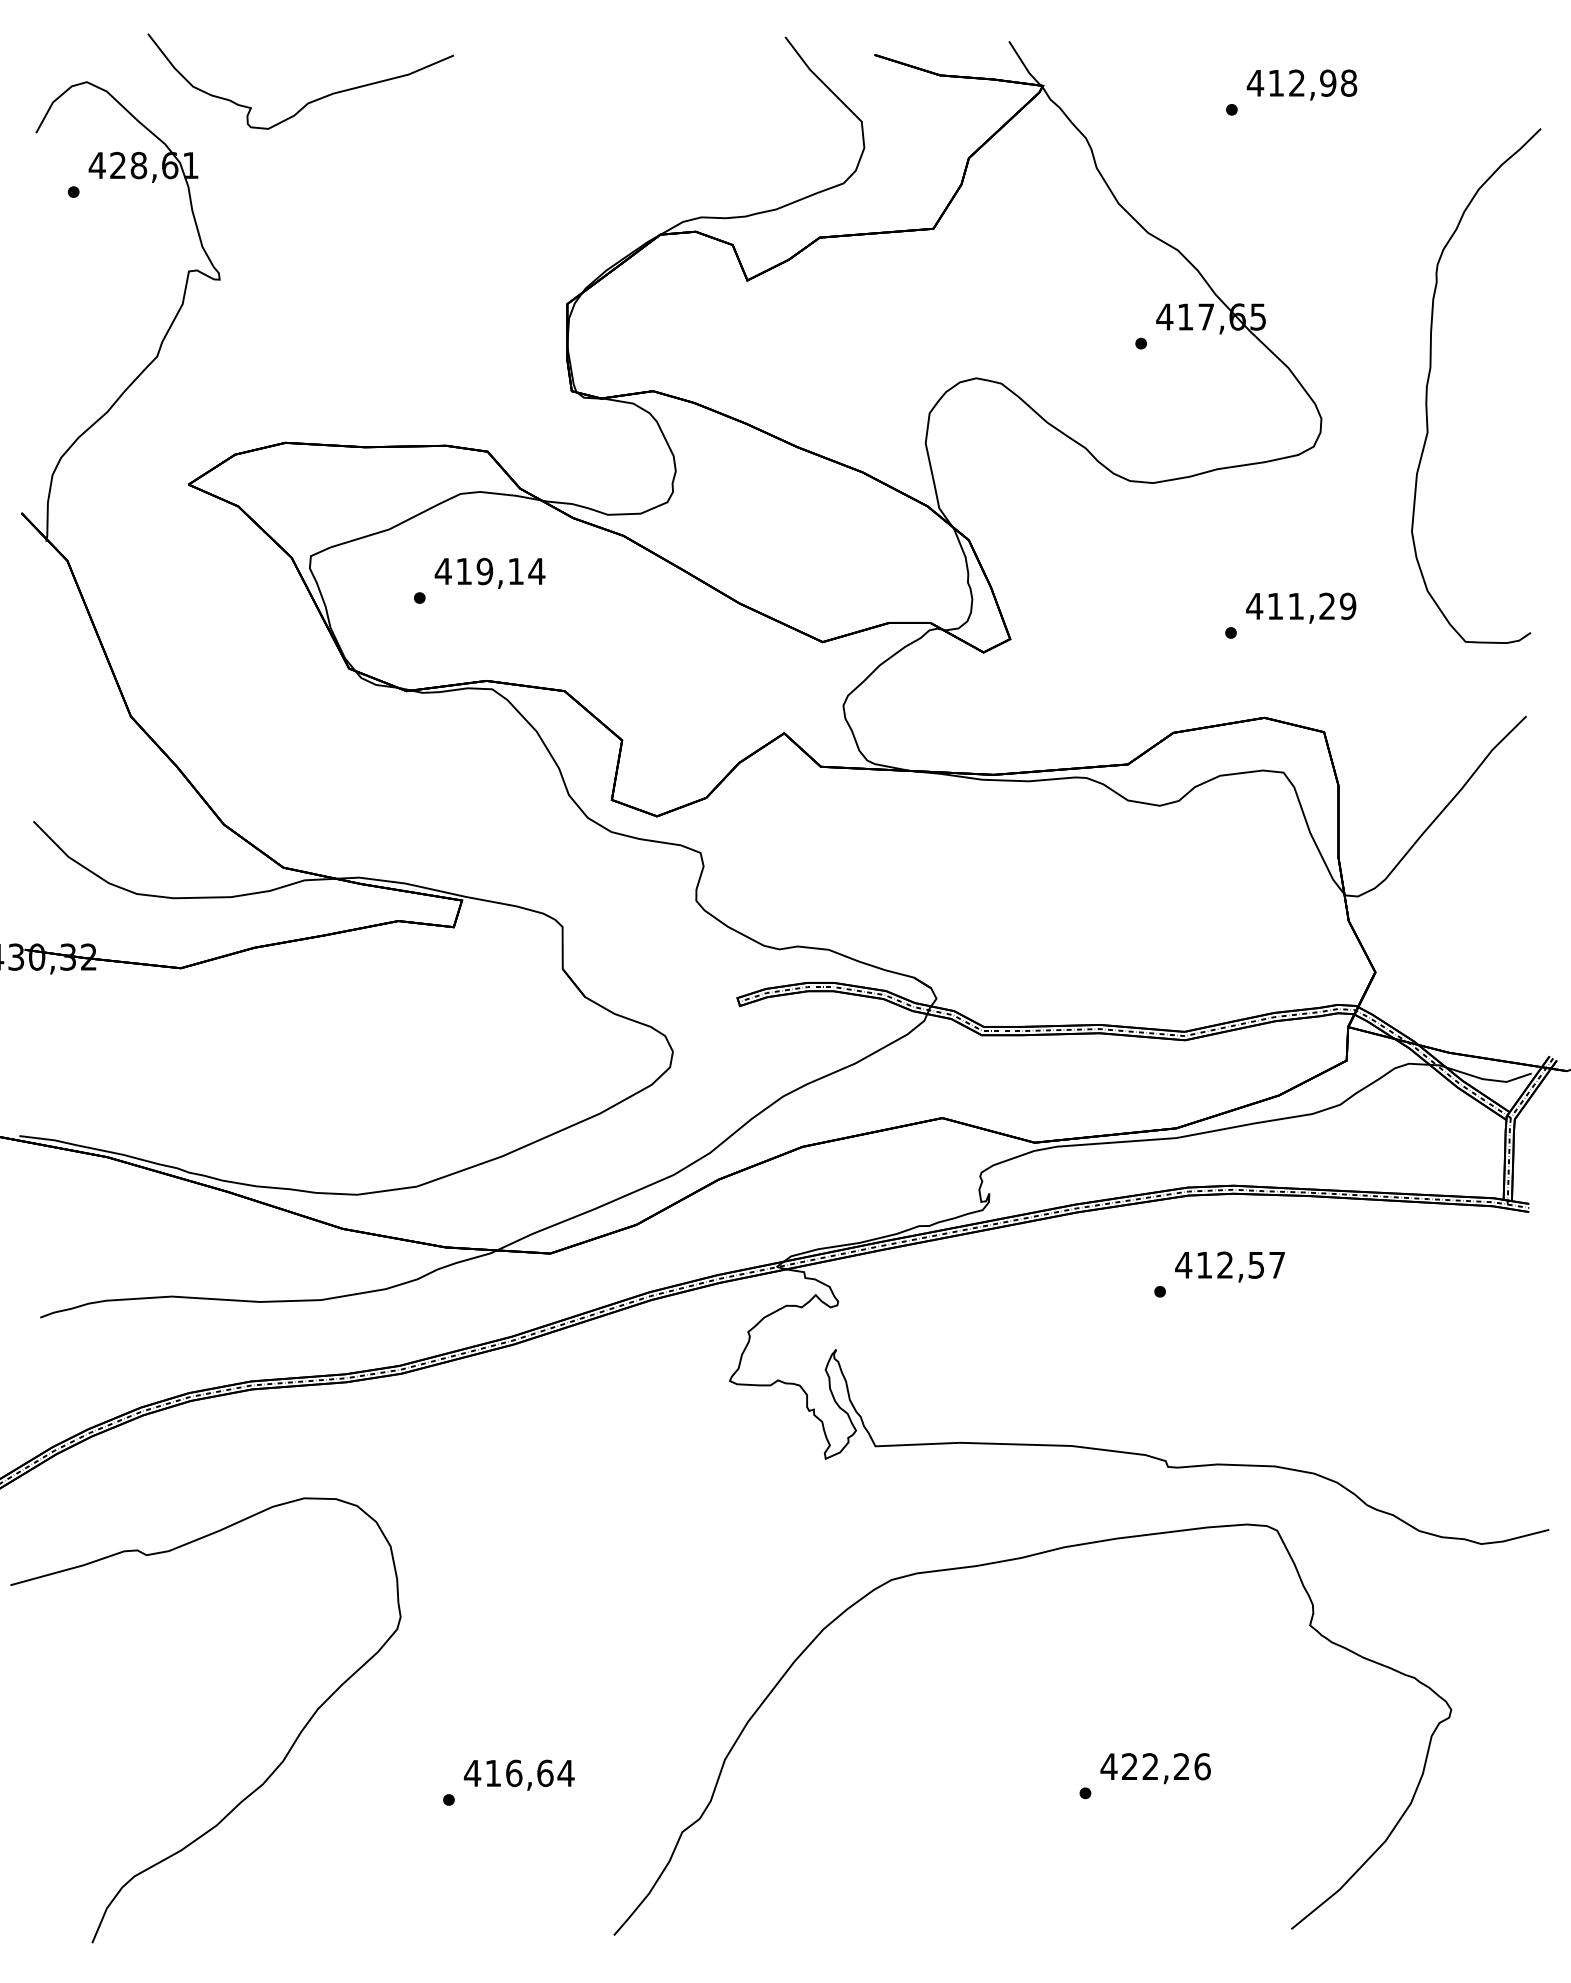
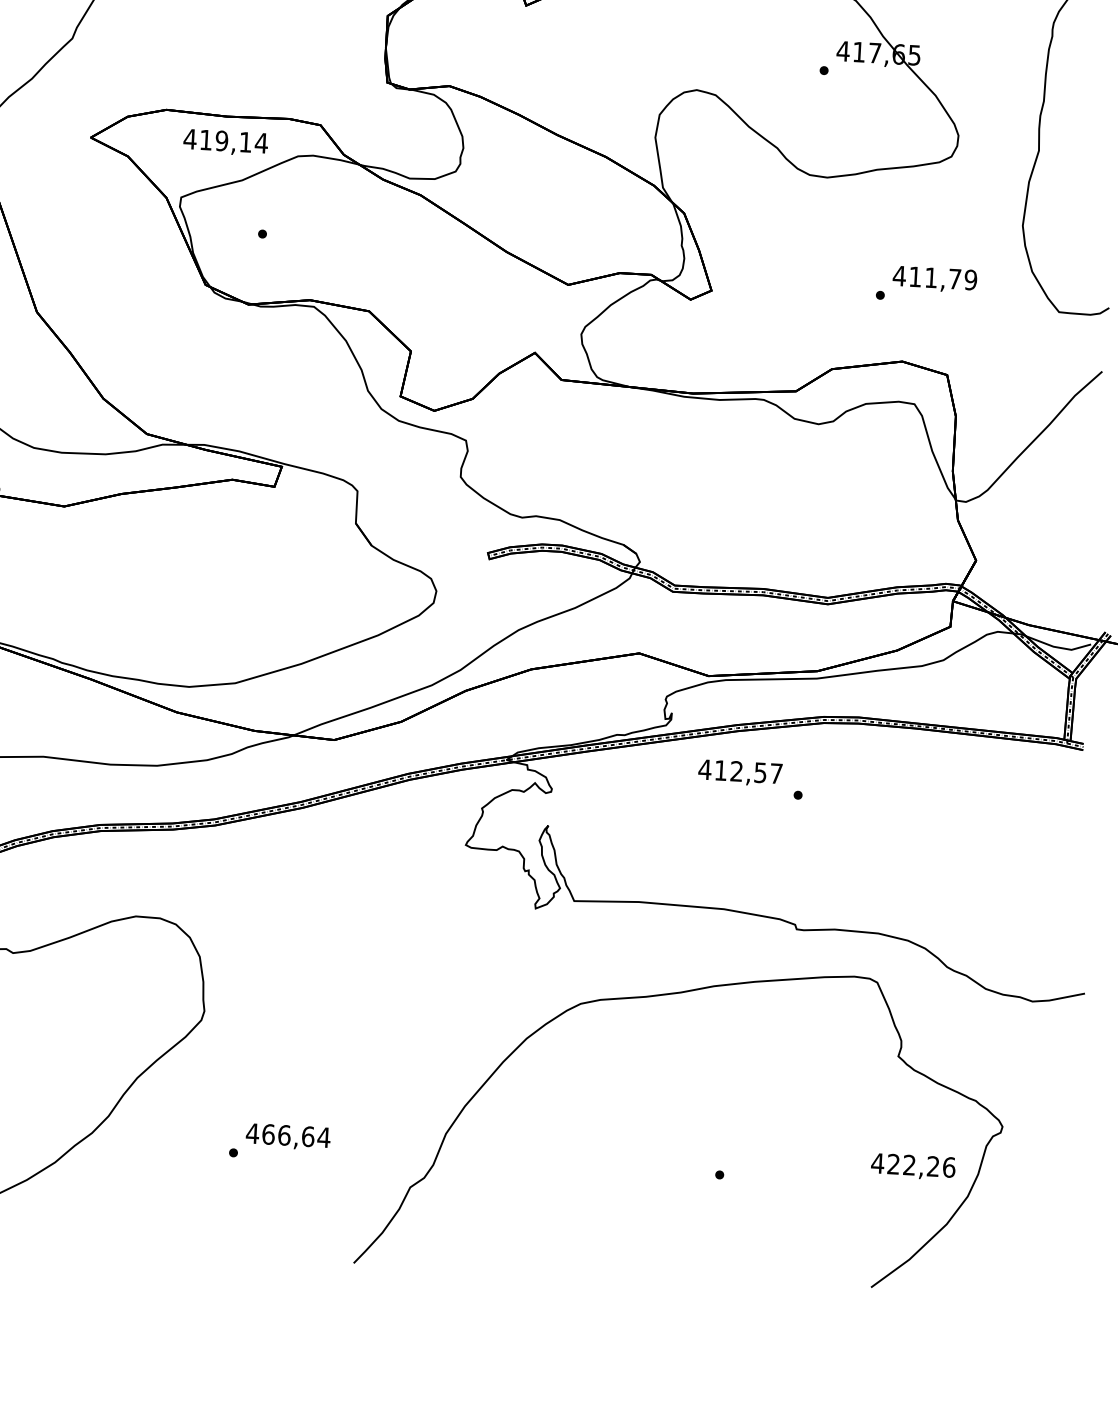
text: (489, 572) -> (225, 141), moved
text: (1326, 605) -> (954, 278), 411,29 -> 411,79
text: (1229, 1266) -> (739, 772), moved
text: (1155, 1768) -> (913, 1166), moved
text: (493, 1773) -> (268, 1134), 416,64 -> 466,64

